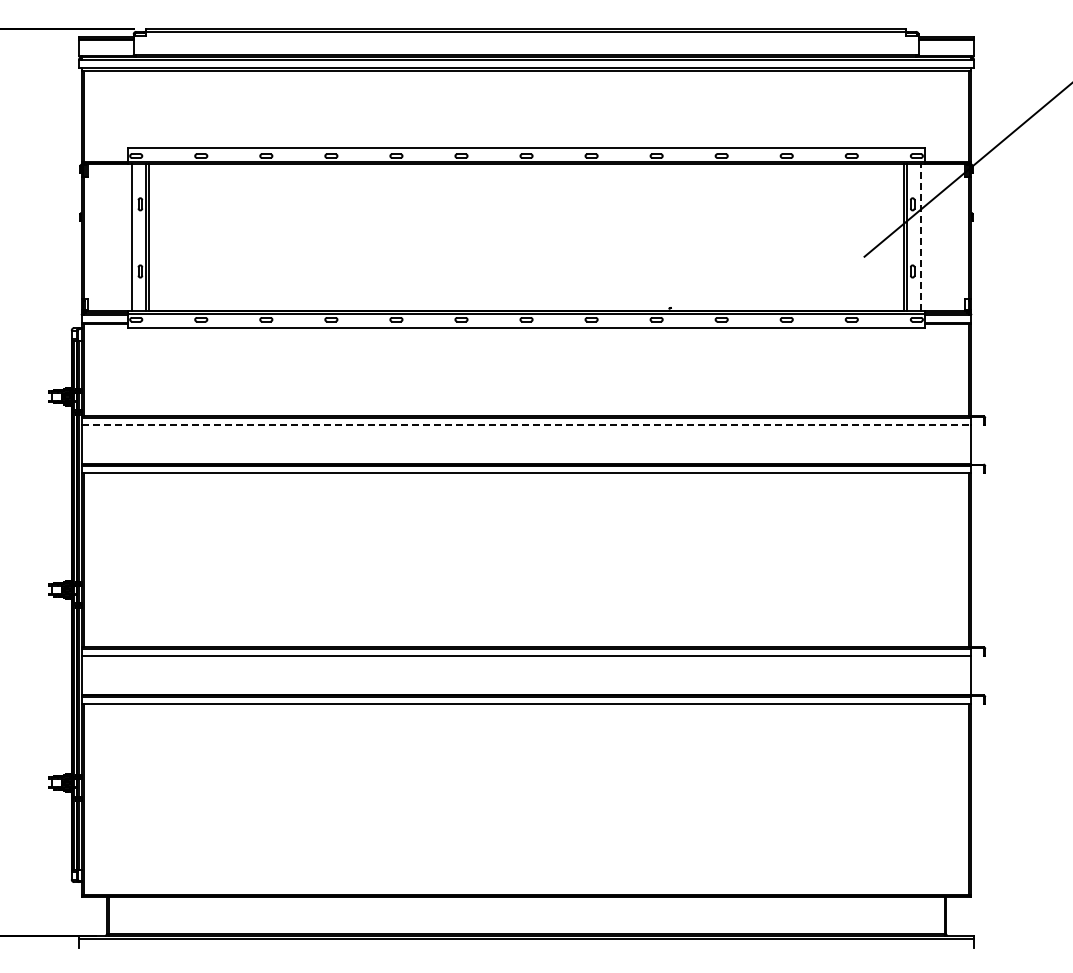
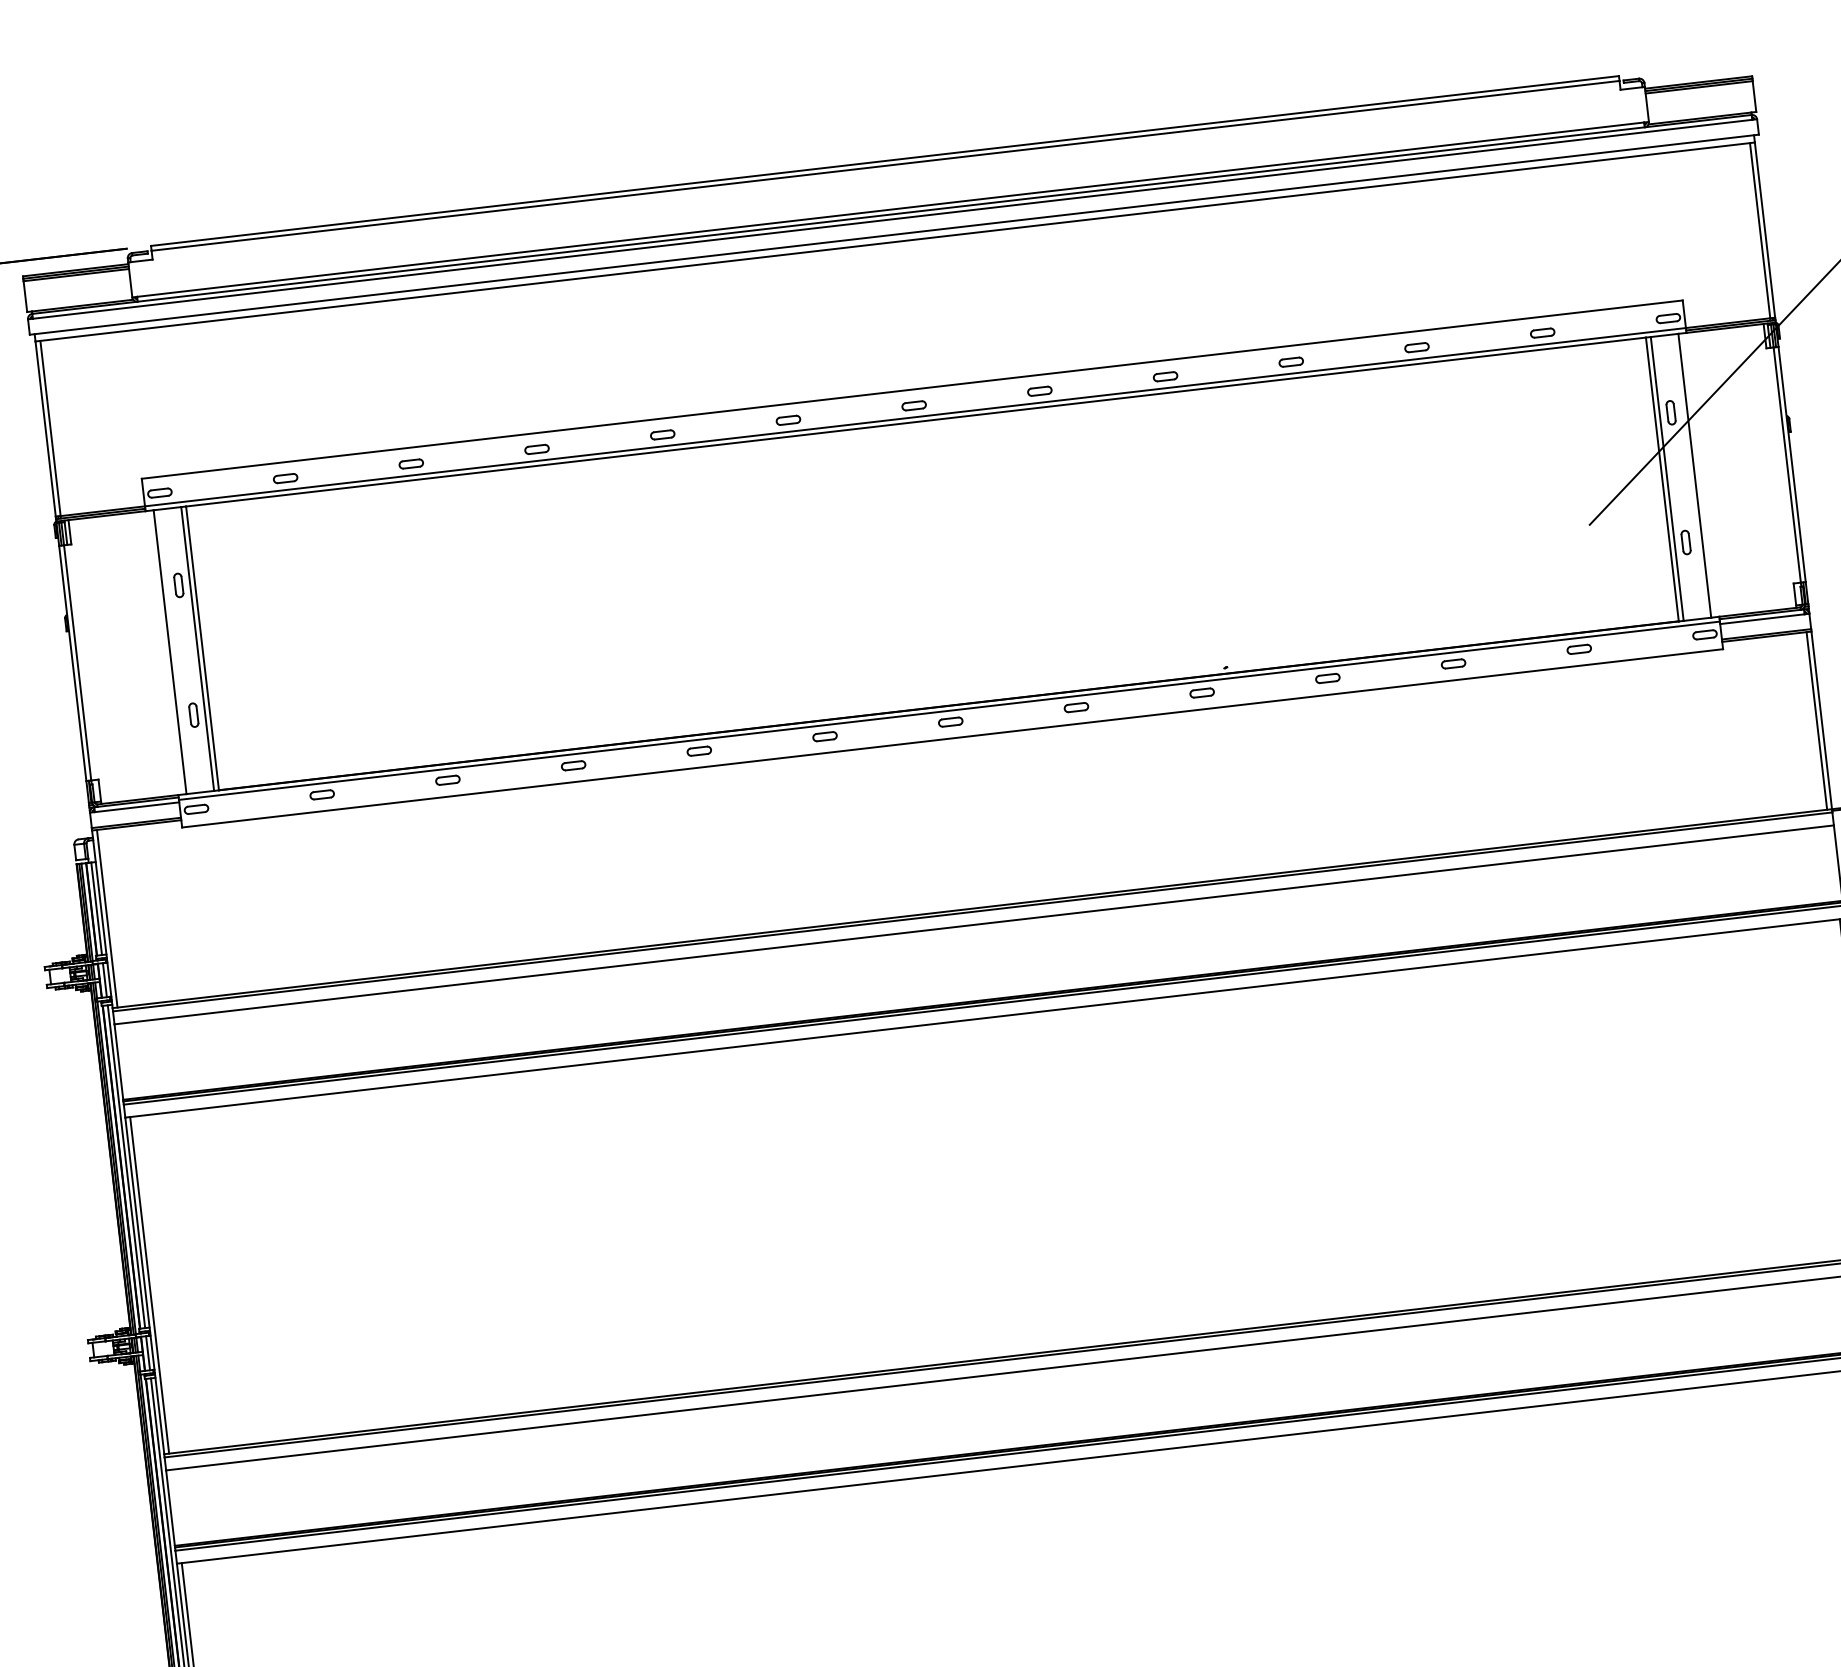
line: (921, 237) -> (1695, 474), dashed -> solid
line: (526, 424) -> (974, 924), dashed -> solid

